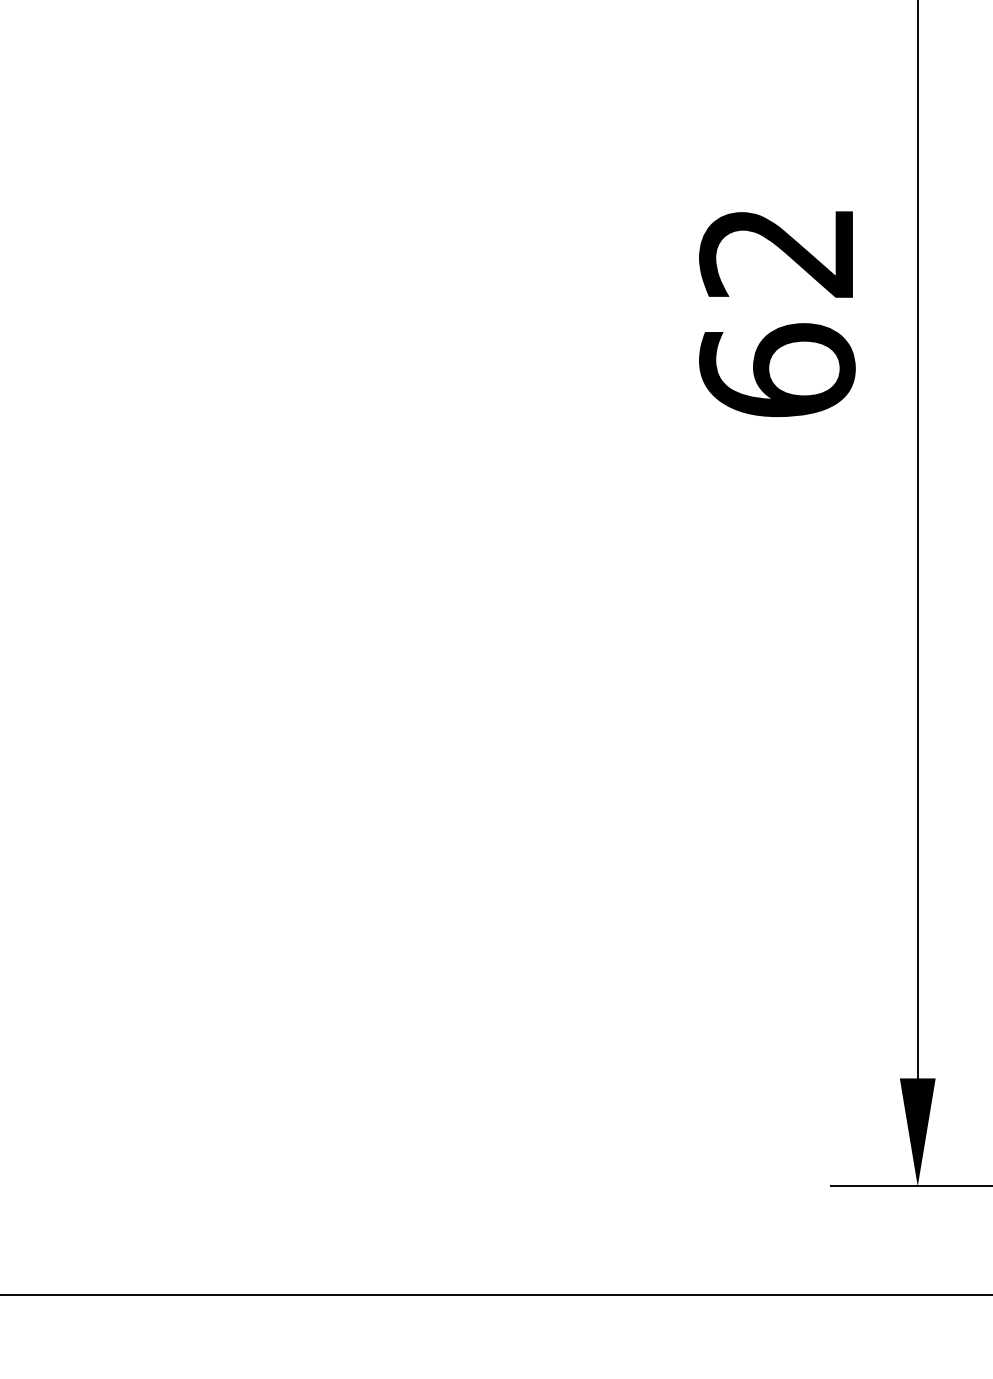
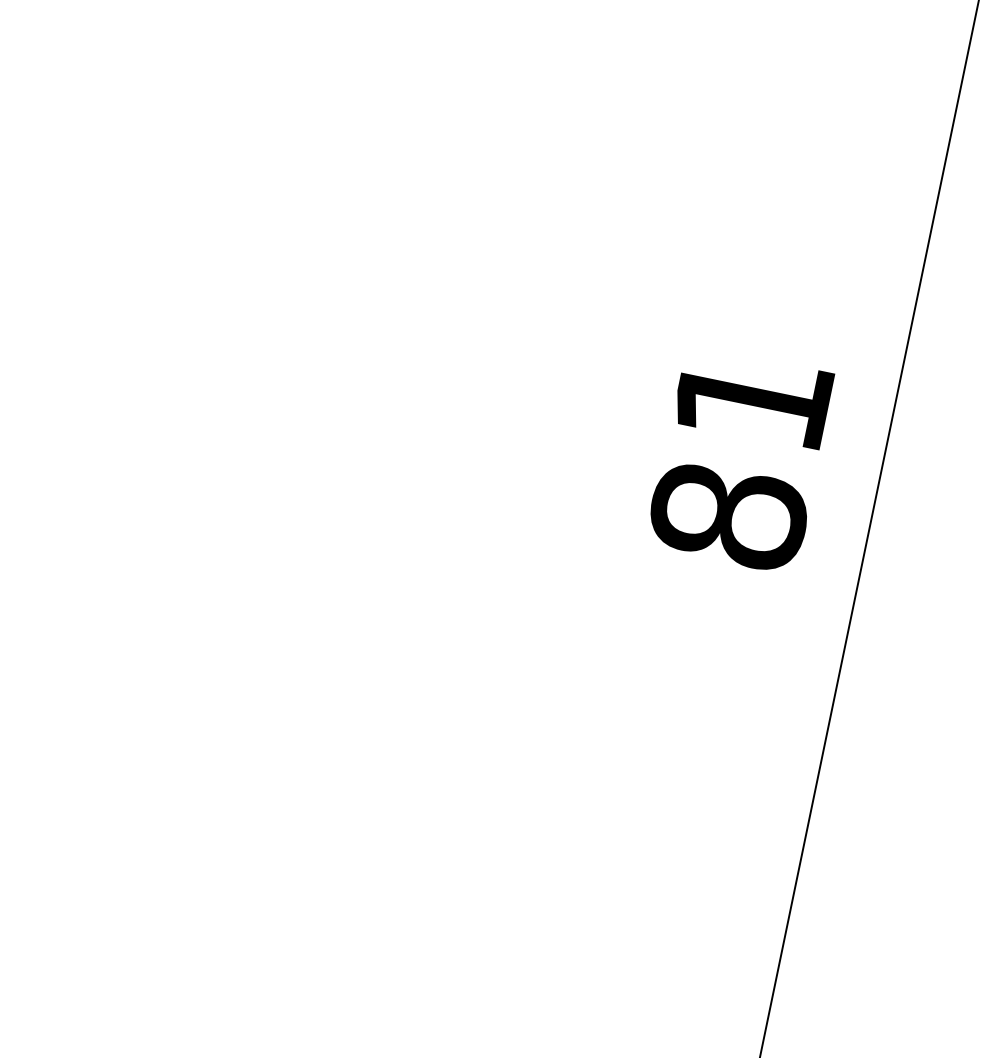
text: (777, 313) -> (740, 459), 62 -> 81

